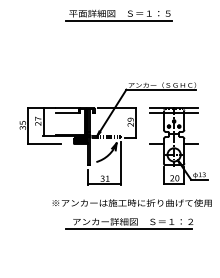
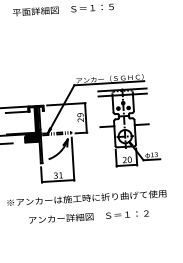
line: (118, 20) -> (62, 16), removed
part: (178, 145) -> (129, 126), moved
line: (128, 229) -> (84, 224), removed

